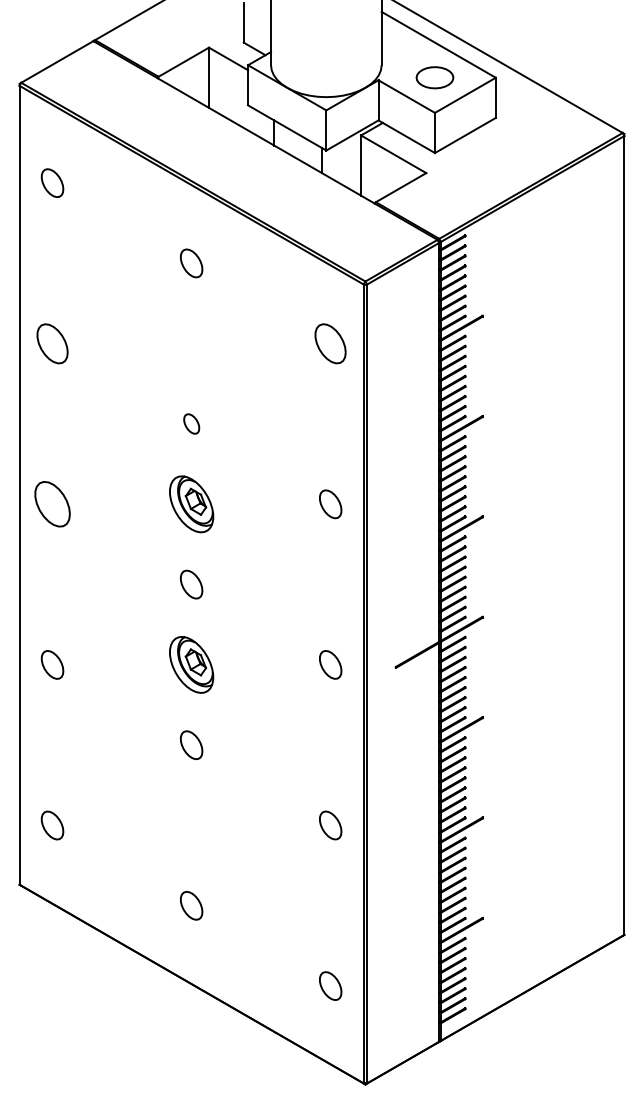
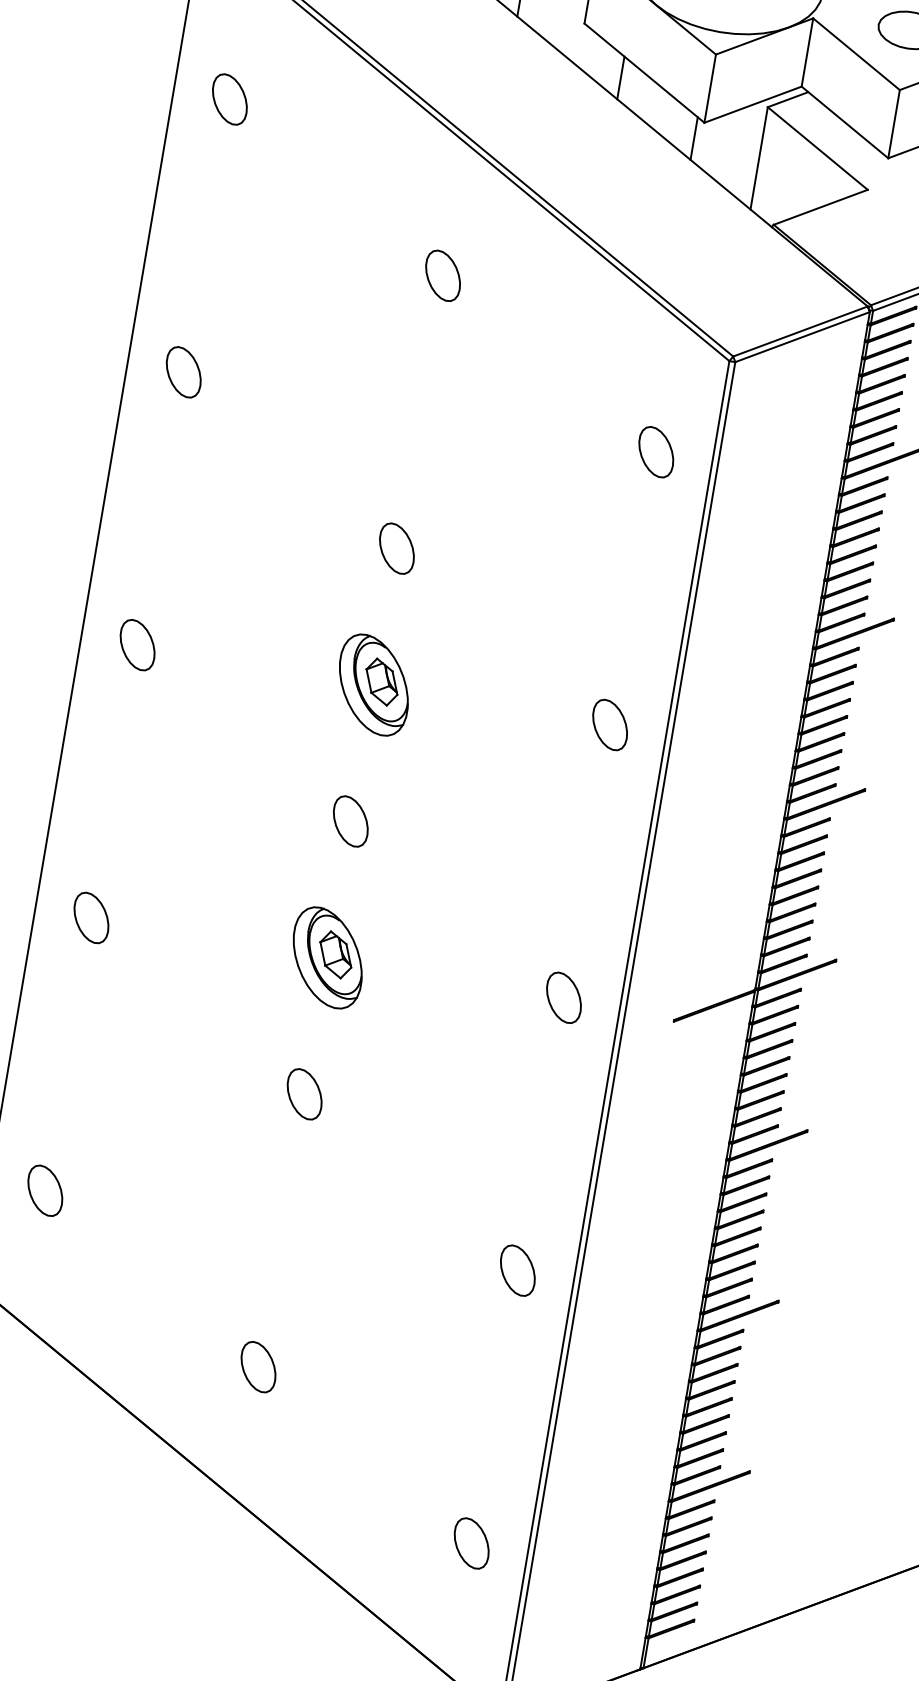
part: (52, 343) -> (183, 371), size x0.71
part: (330, 343) -> (656, 451), size x0.71
part: (191, 423) -> (396, 547), size x1.43
part: (52, 504) -> (137, 645), size x0.62

